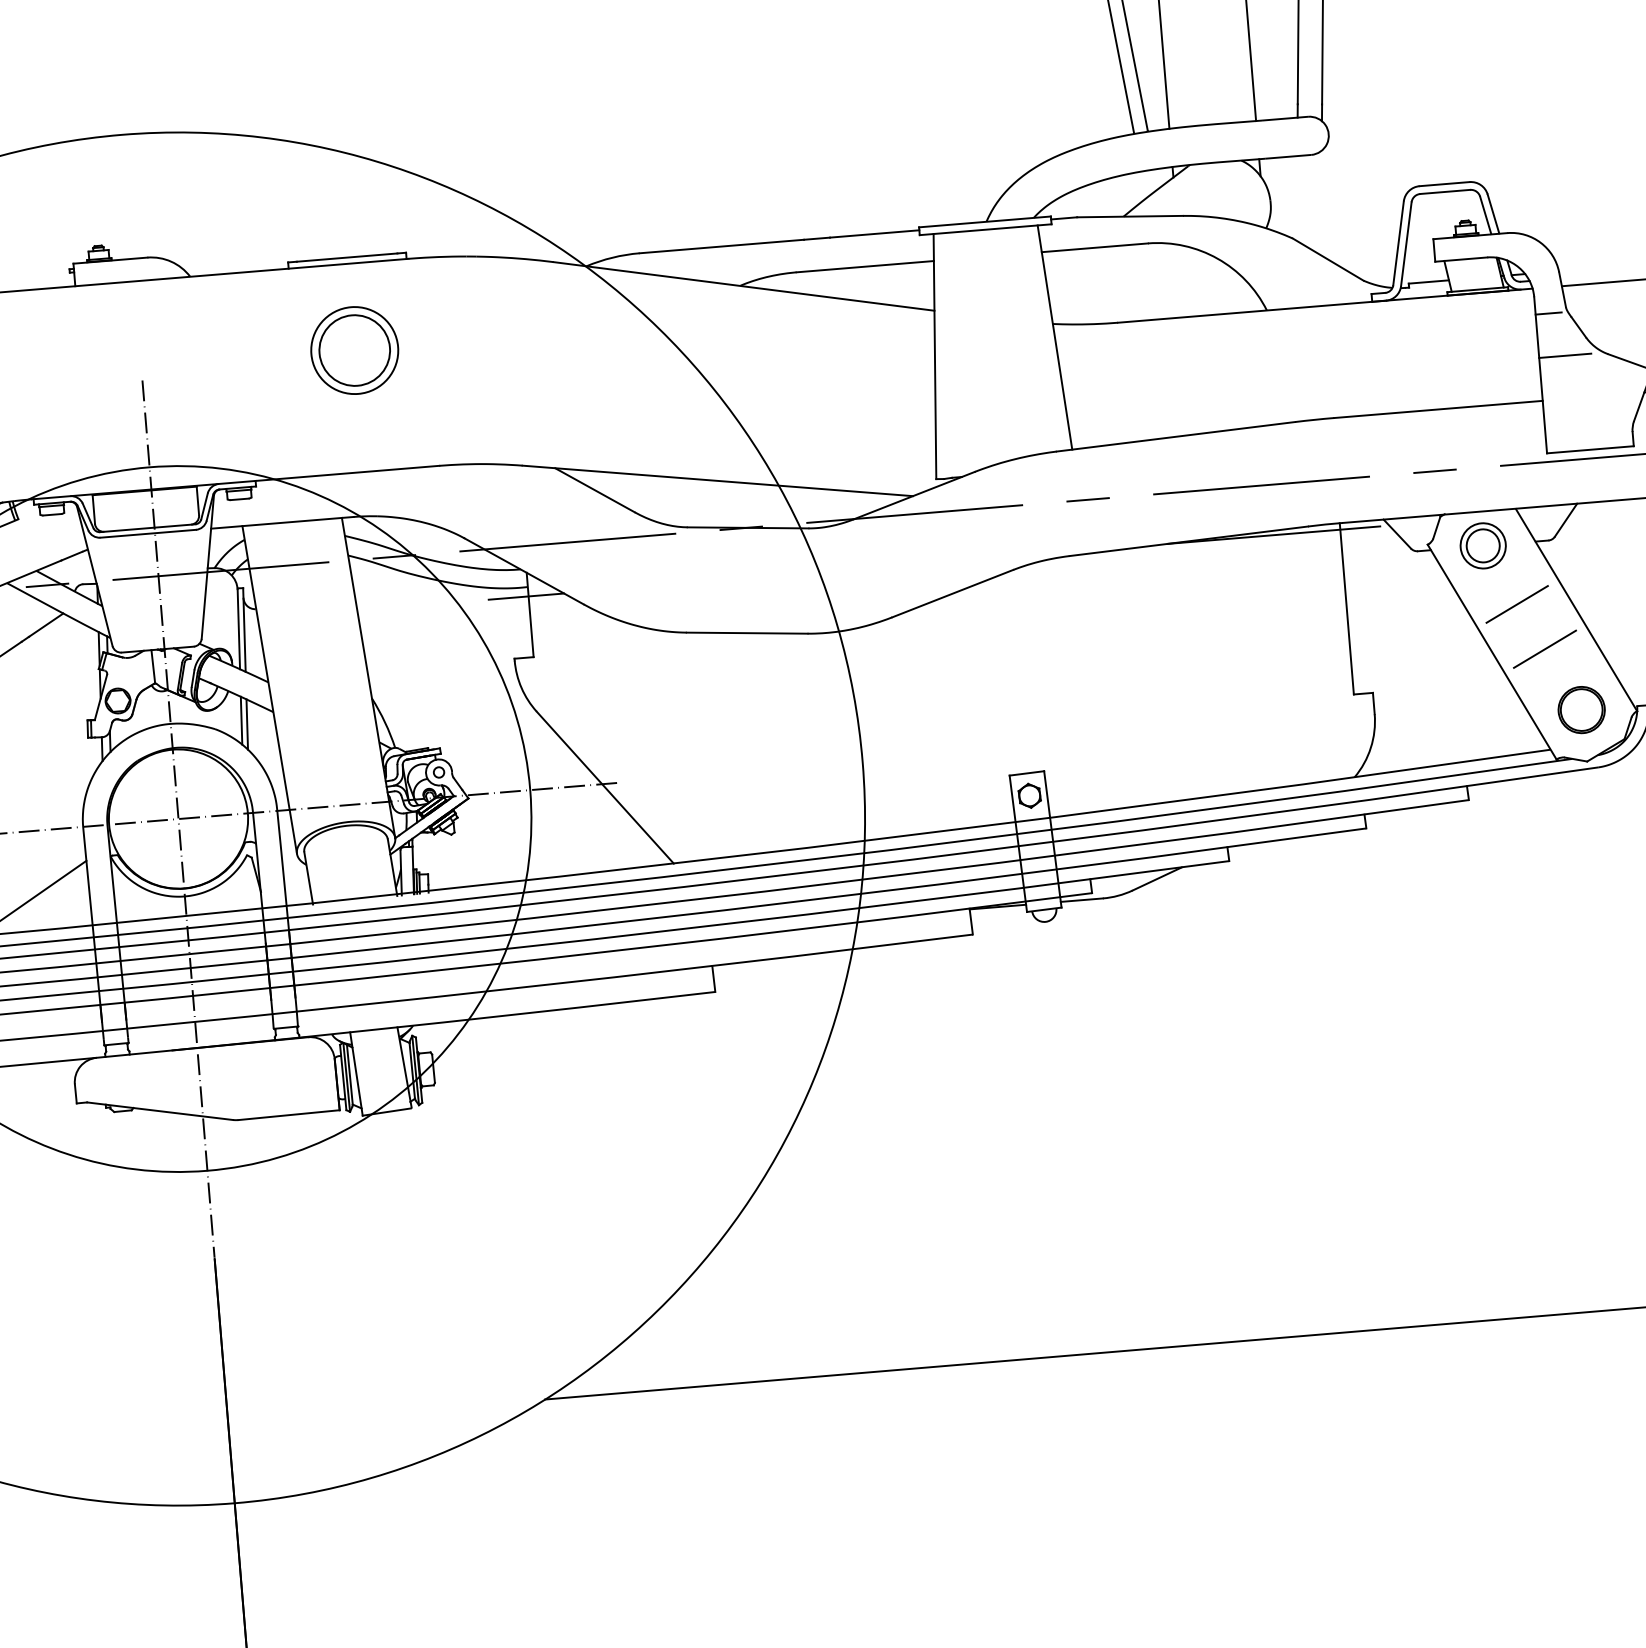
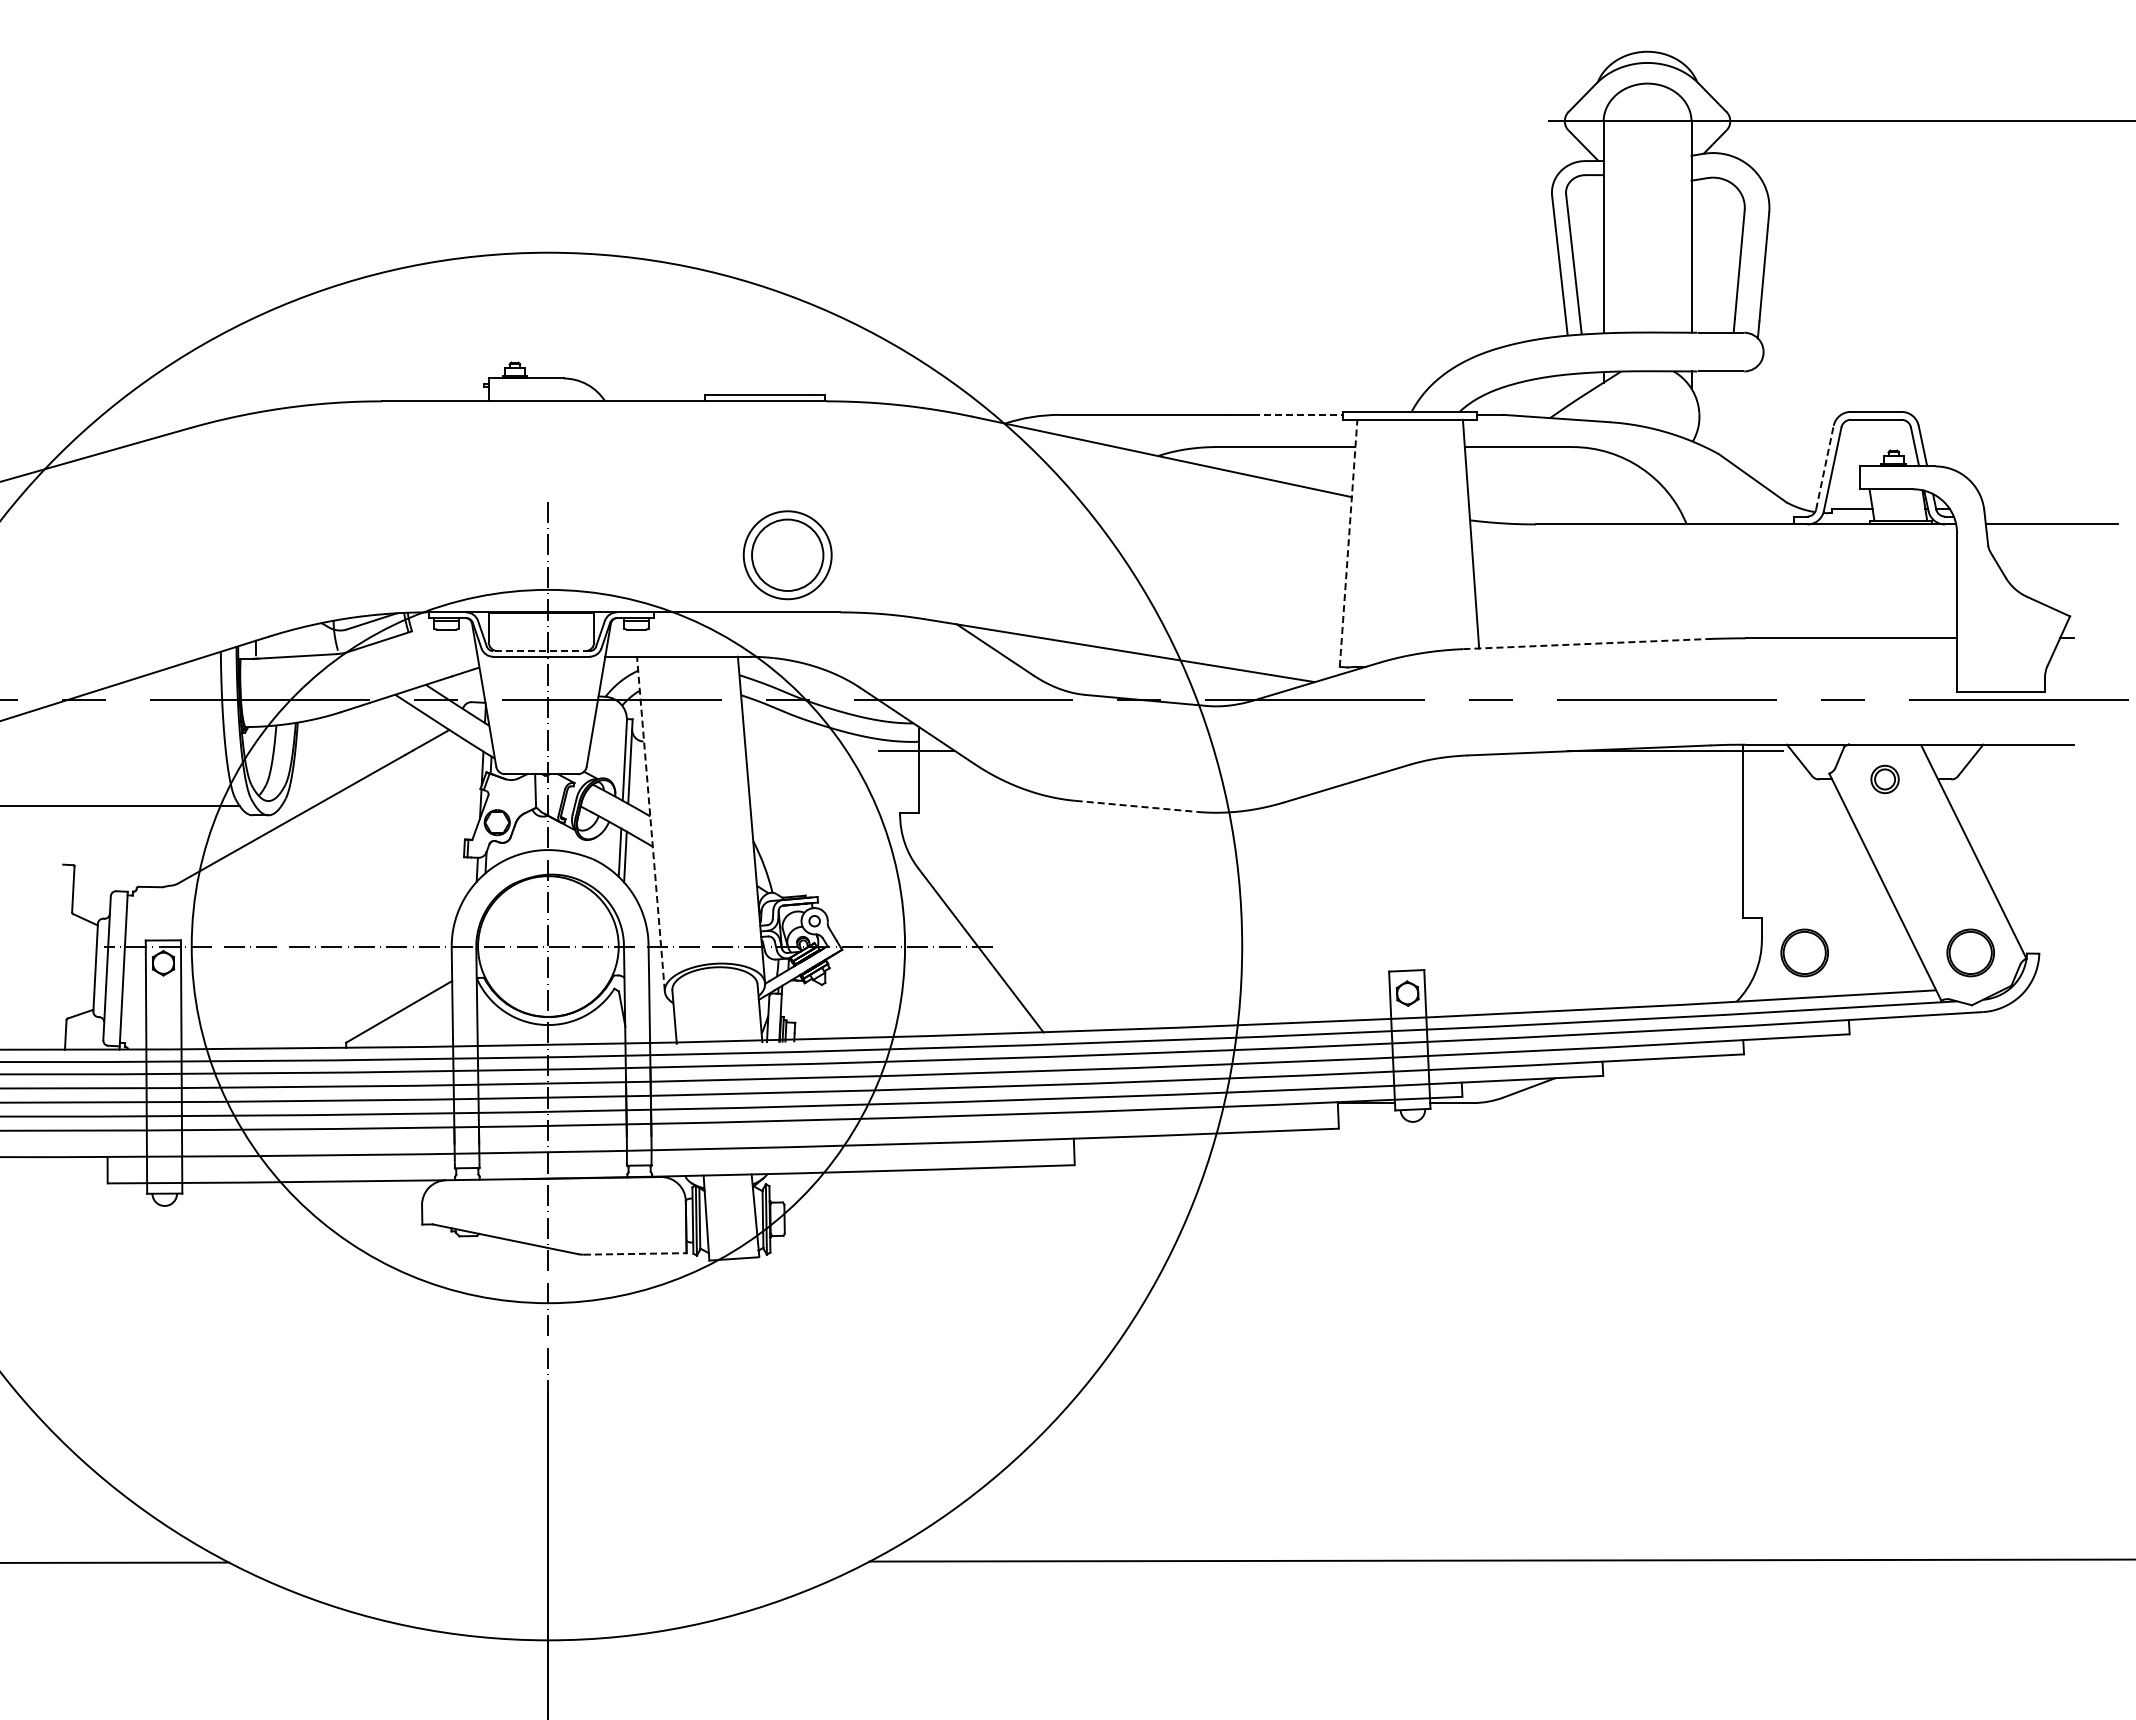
line: (875, 233) -> (1298, 414), solid -> dashed
line: (1398, 243) -> (1824, 467), solid -> dashed
line: (1548, 313) -> (1970, 550), removed
part: (354, 350) -> (787, 555), moved
line: (1565, 355) -> (1983, 594), removed
line: (934, 356) -> (1348, 543), solid -> dashed
line: (1176, 437) -> (1585, 644), solid -> dashed
line: (147, 528) -> (541, 651), solid -> dashed
part: (1482, 545) -> (1884, 779), size x0.6
line: (1517, 604) -> (1914, 841), removed
line: (748, 633) -> (1137, 806), solid -> dashed
line: (1544, 649) -> (1938, 888), removed
line: (269, 689) -> (650, 823), solid -> dashed
part: (1417, 723) -> (1804, 952), added
line: (289, 1114) -> (635, 1253), solid -> dashed

